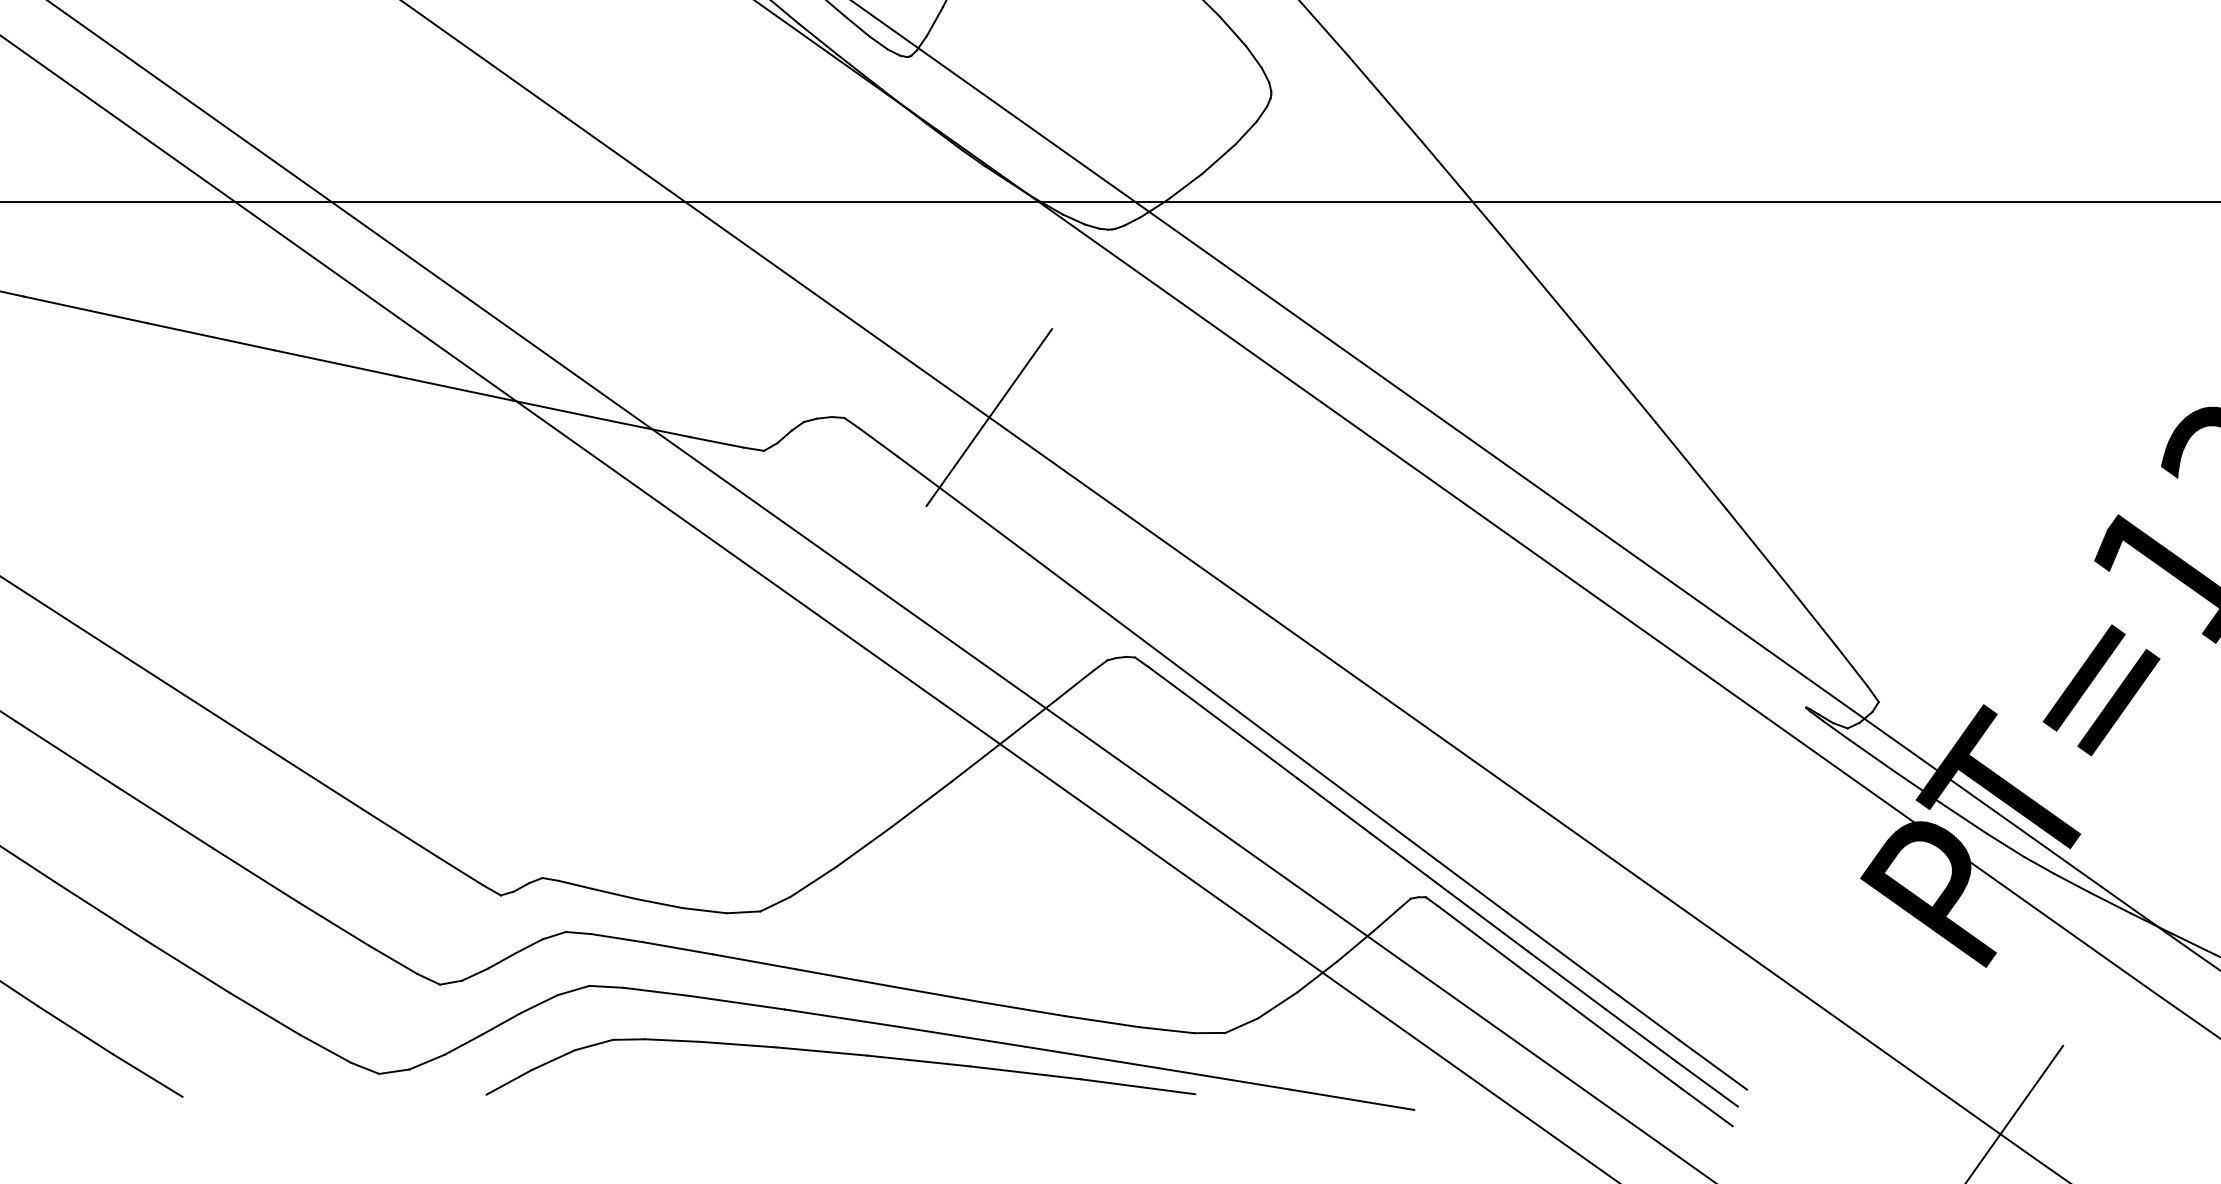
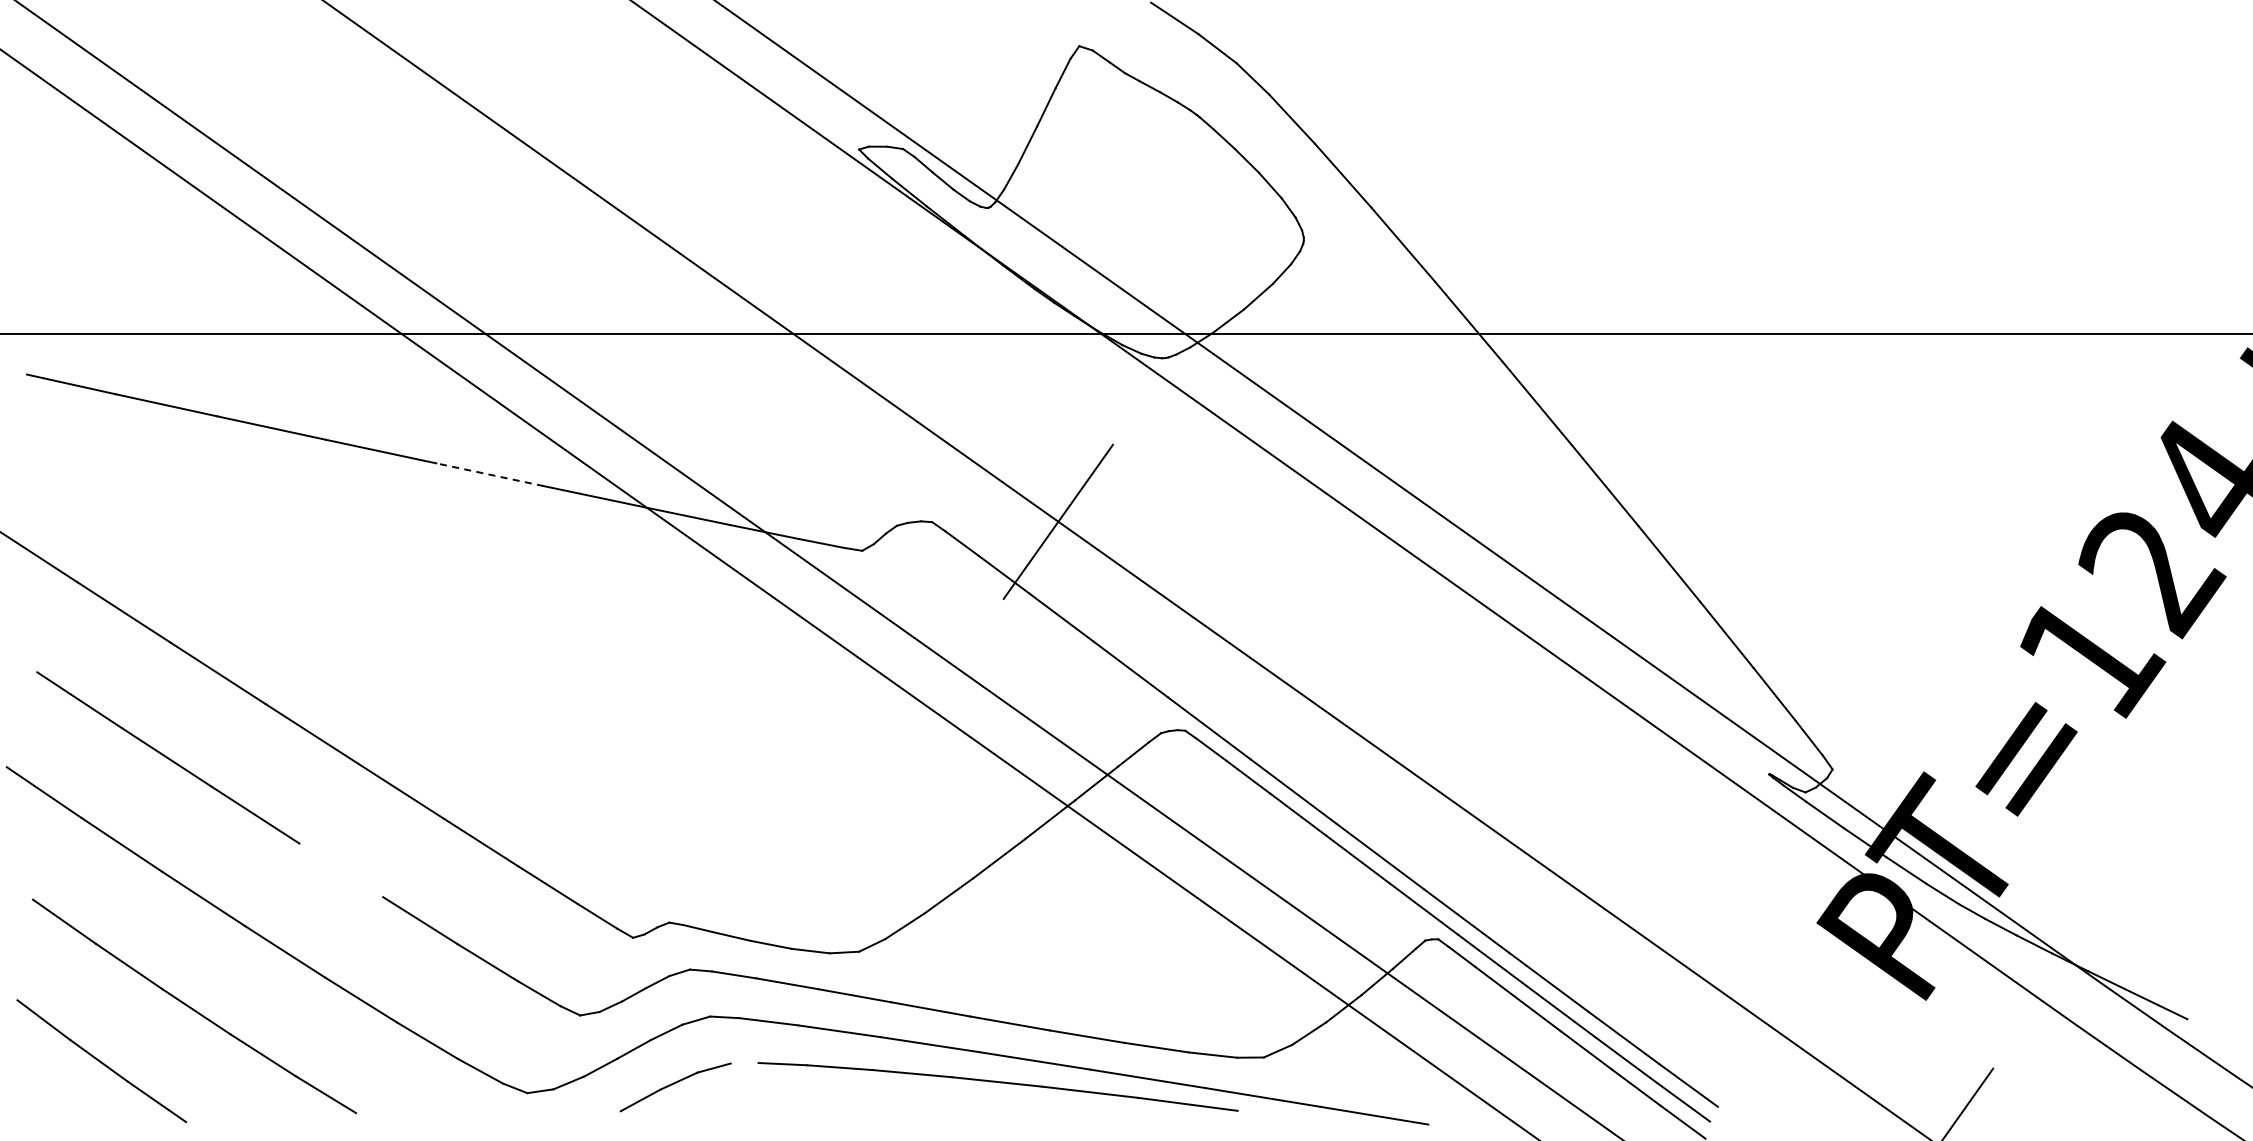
line: (336, 363) -> (490, 474), solid -> dashed
line: (165, 818) -> (341, 870), removed
line: (628, 1039) -> (744, 1063), removed

